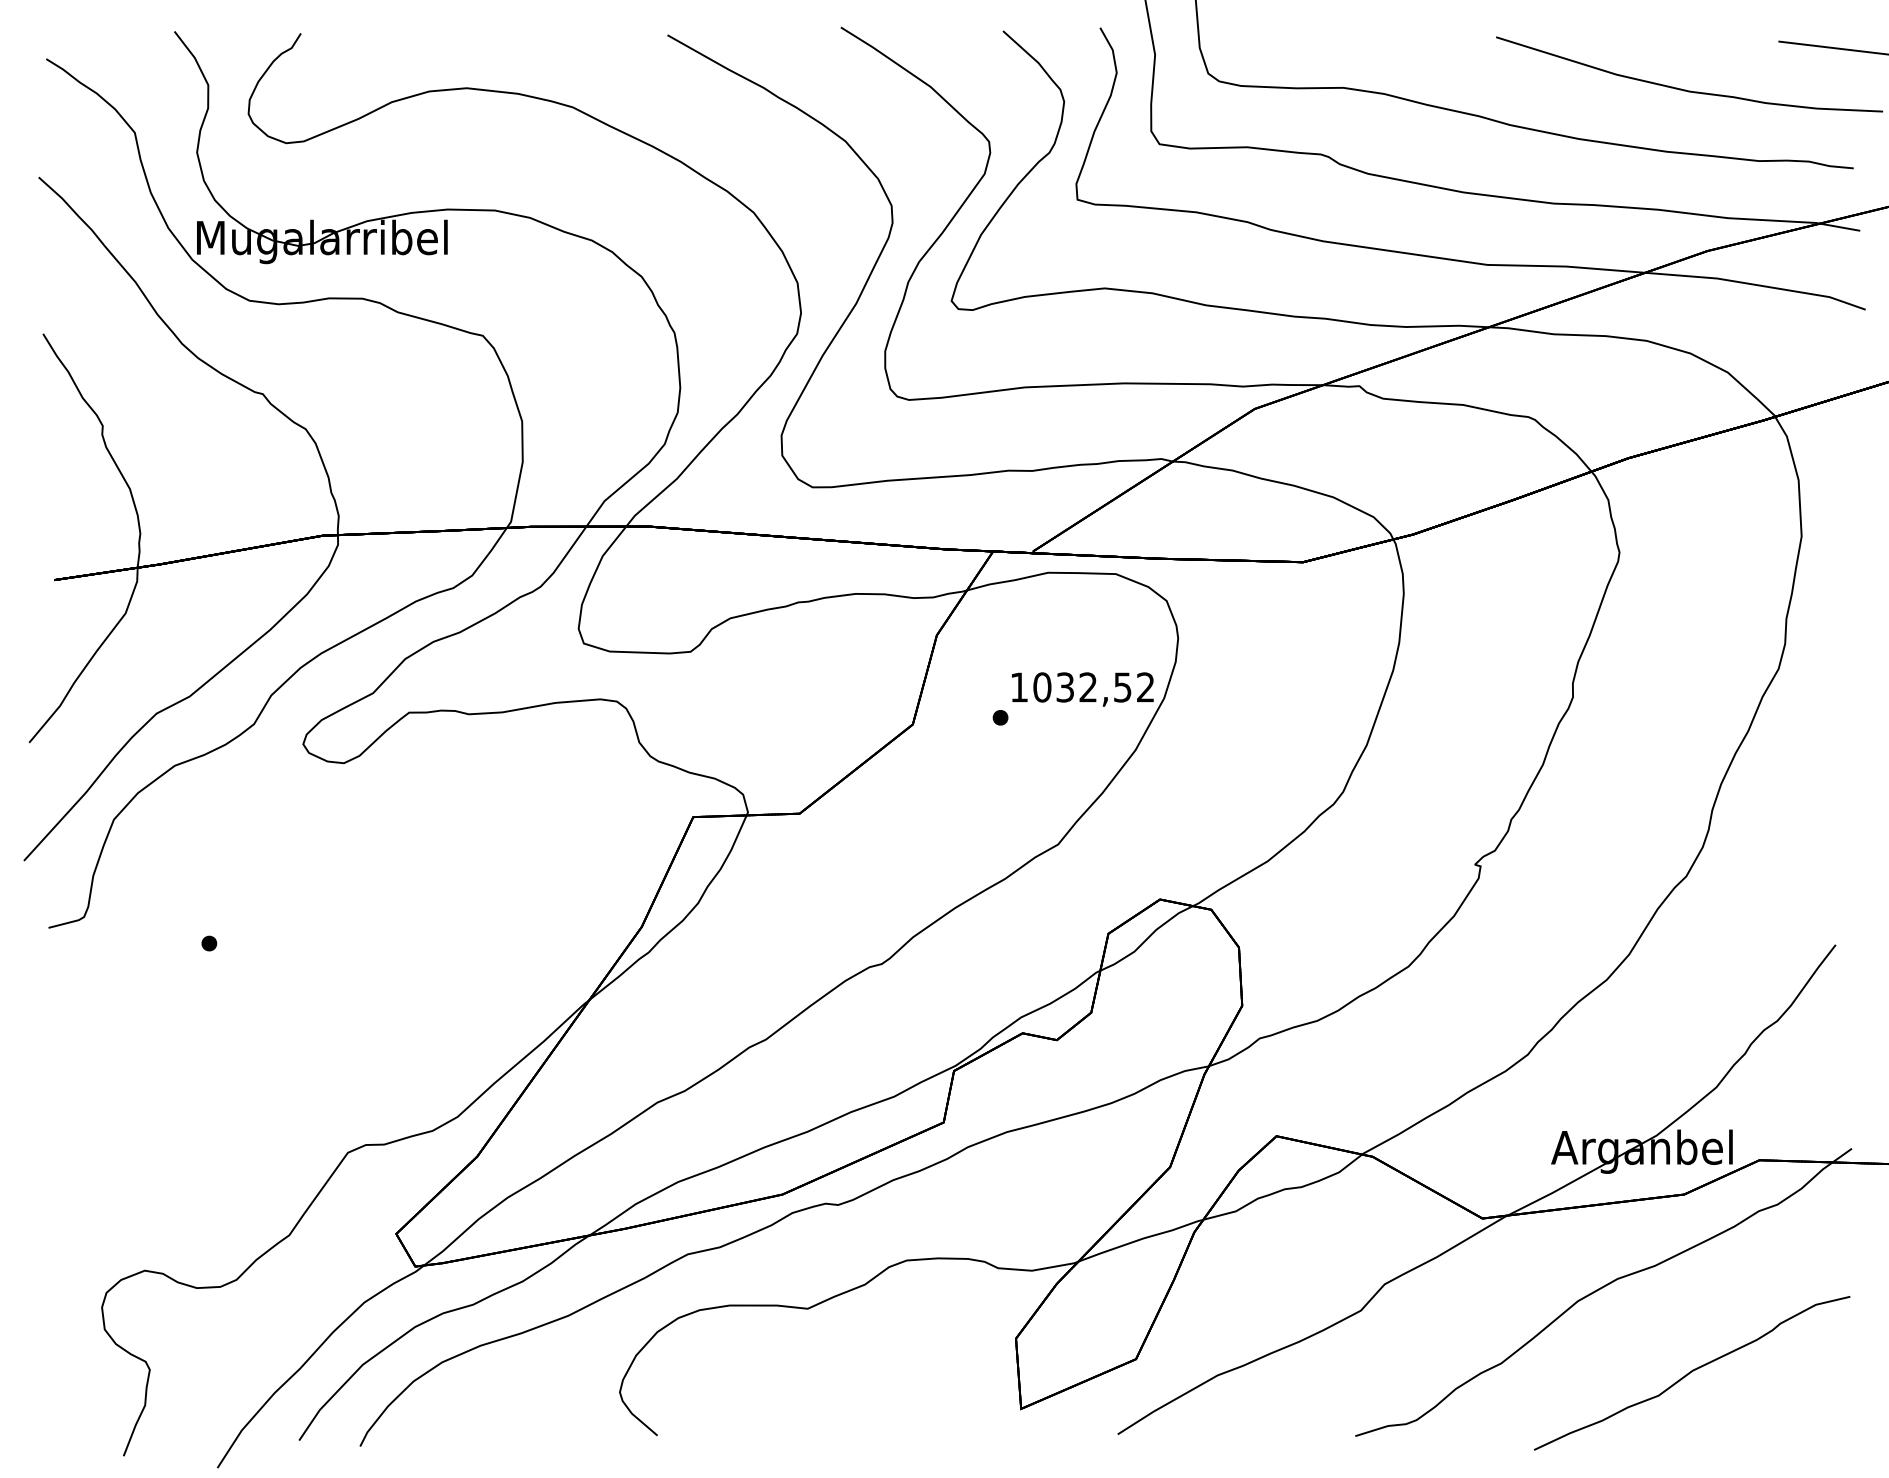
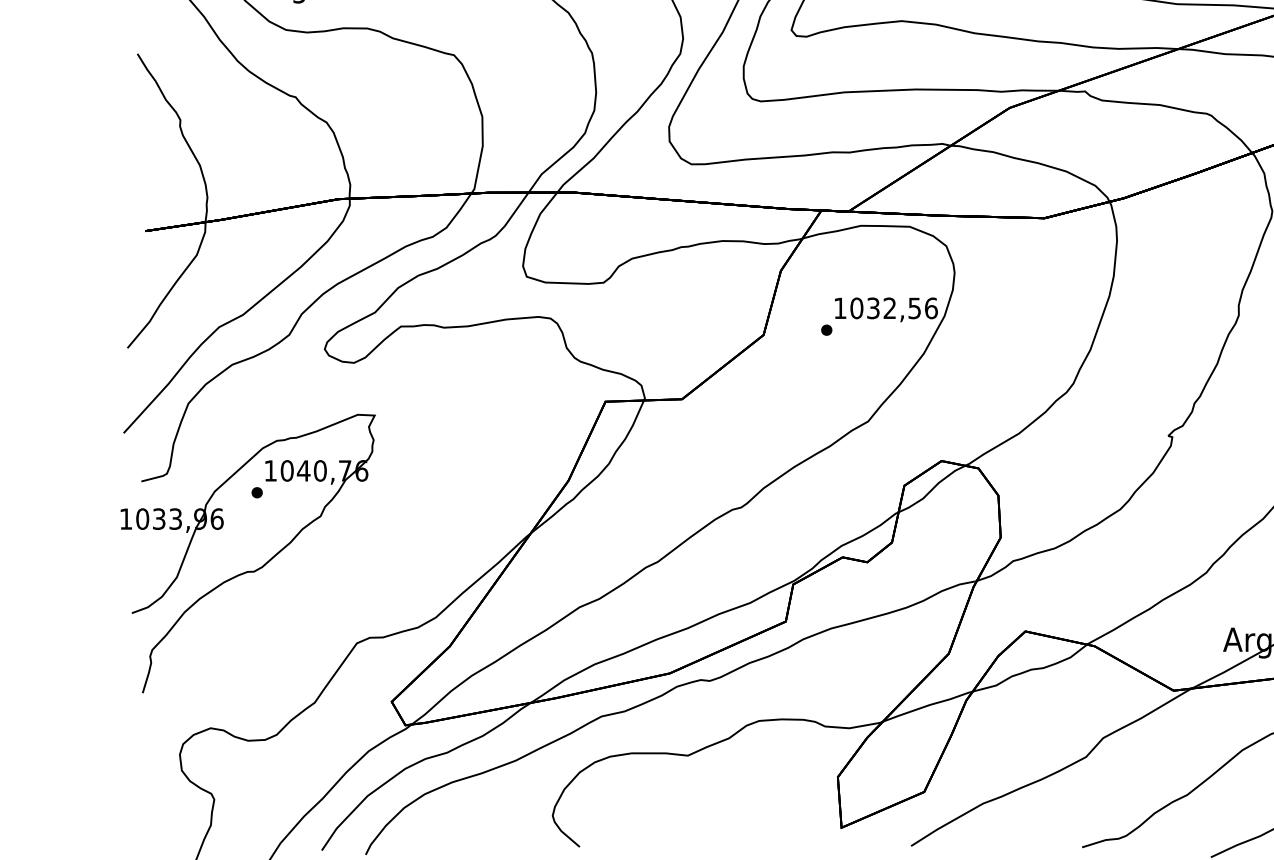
text: (1146, 687) -> (931, 308), 1032,52 -> 1032,56
part: (196, 1052) -> (247, 571), added

